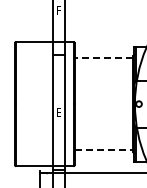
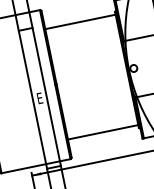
line: (103, 58) -> (79, 22), dashed -> solid
line: (104, 150) -> (103, 132), dashed -> solid

